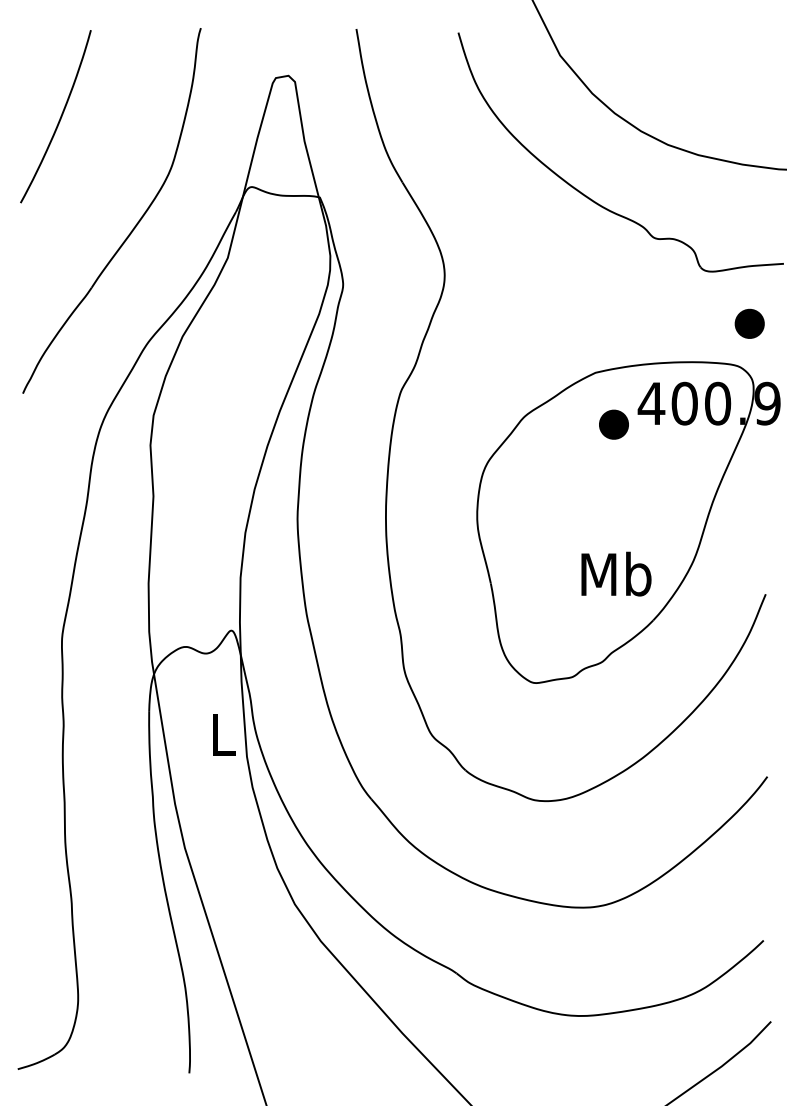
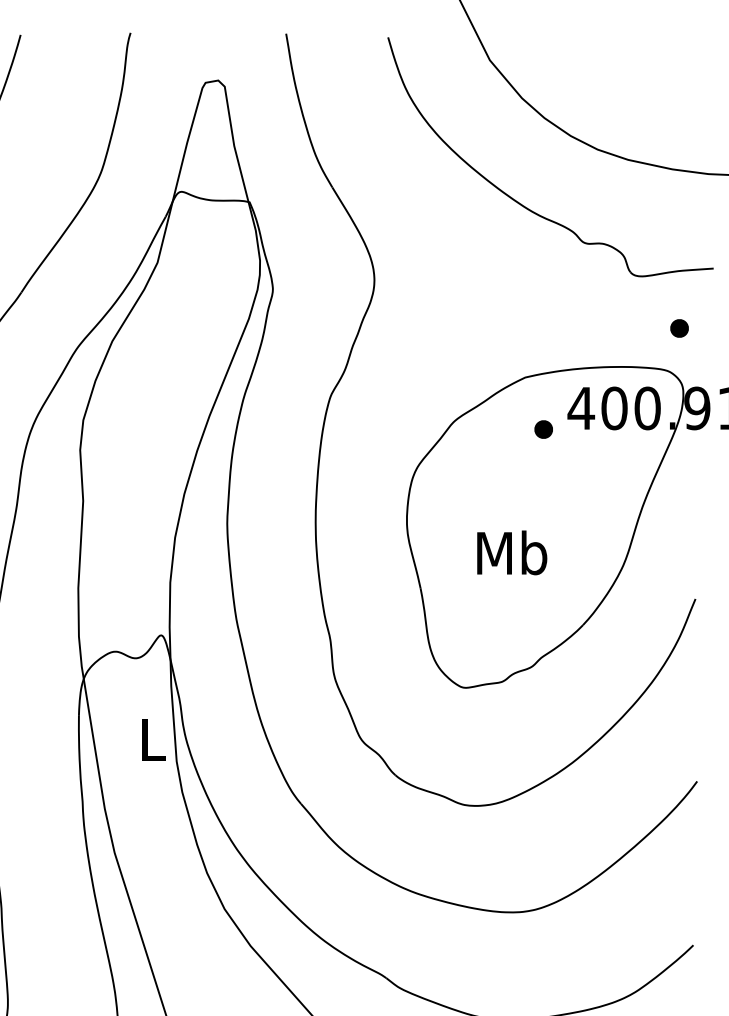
part: (749, 323) -> (679, 328), size x0.62
part: (613, 424) -> (543, 429), size x0.62
text: (616, 573) -> (512, 552), moved

